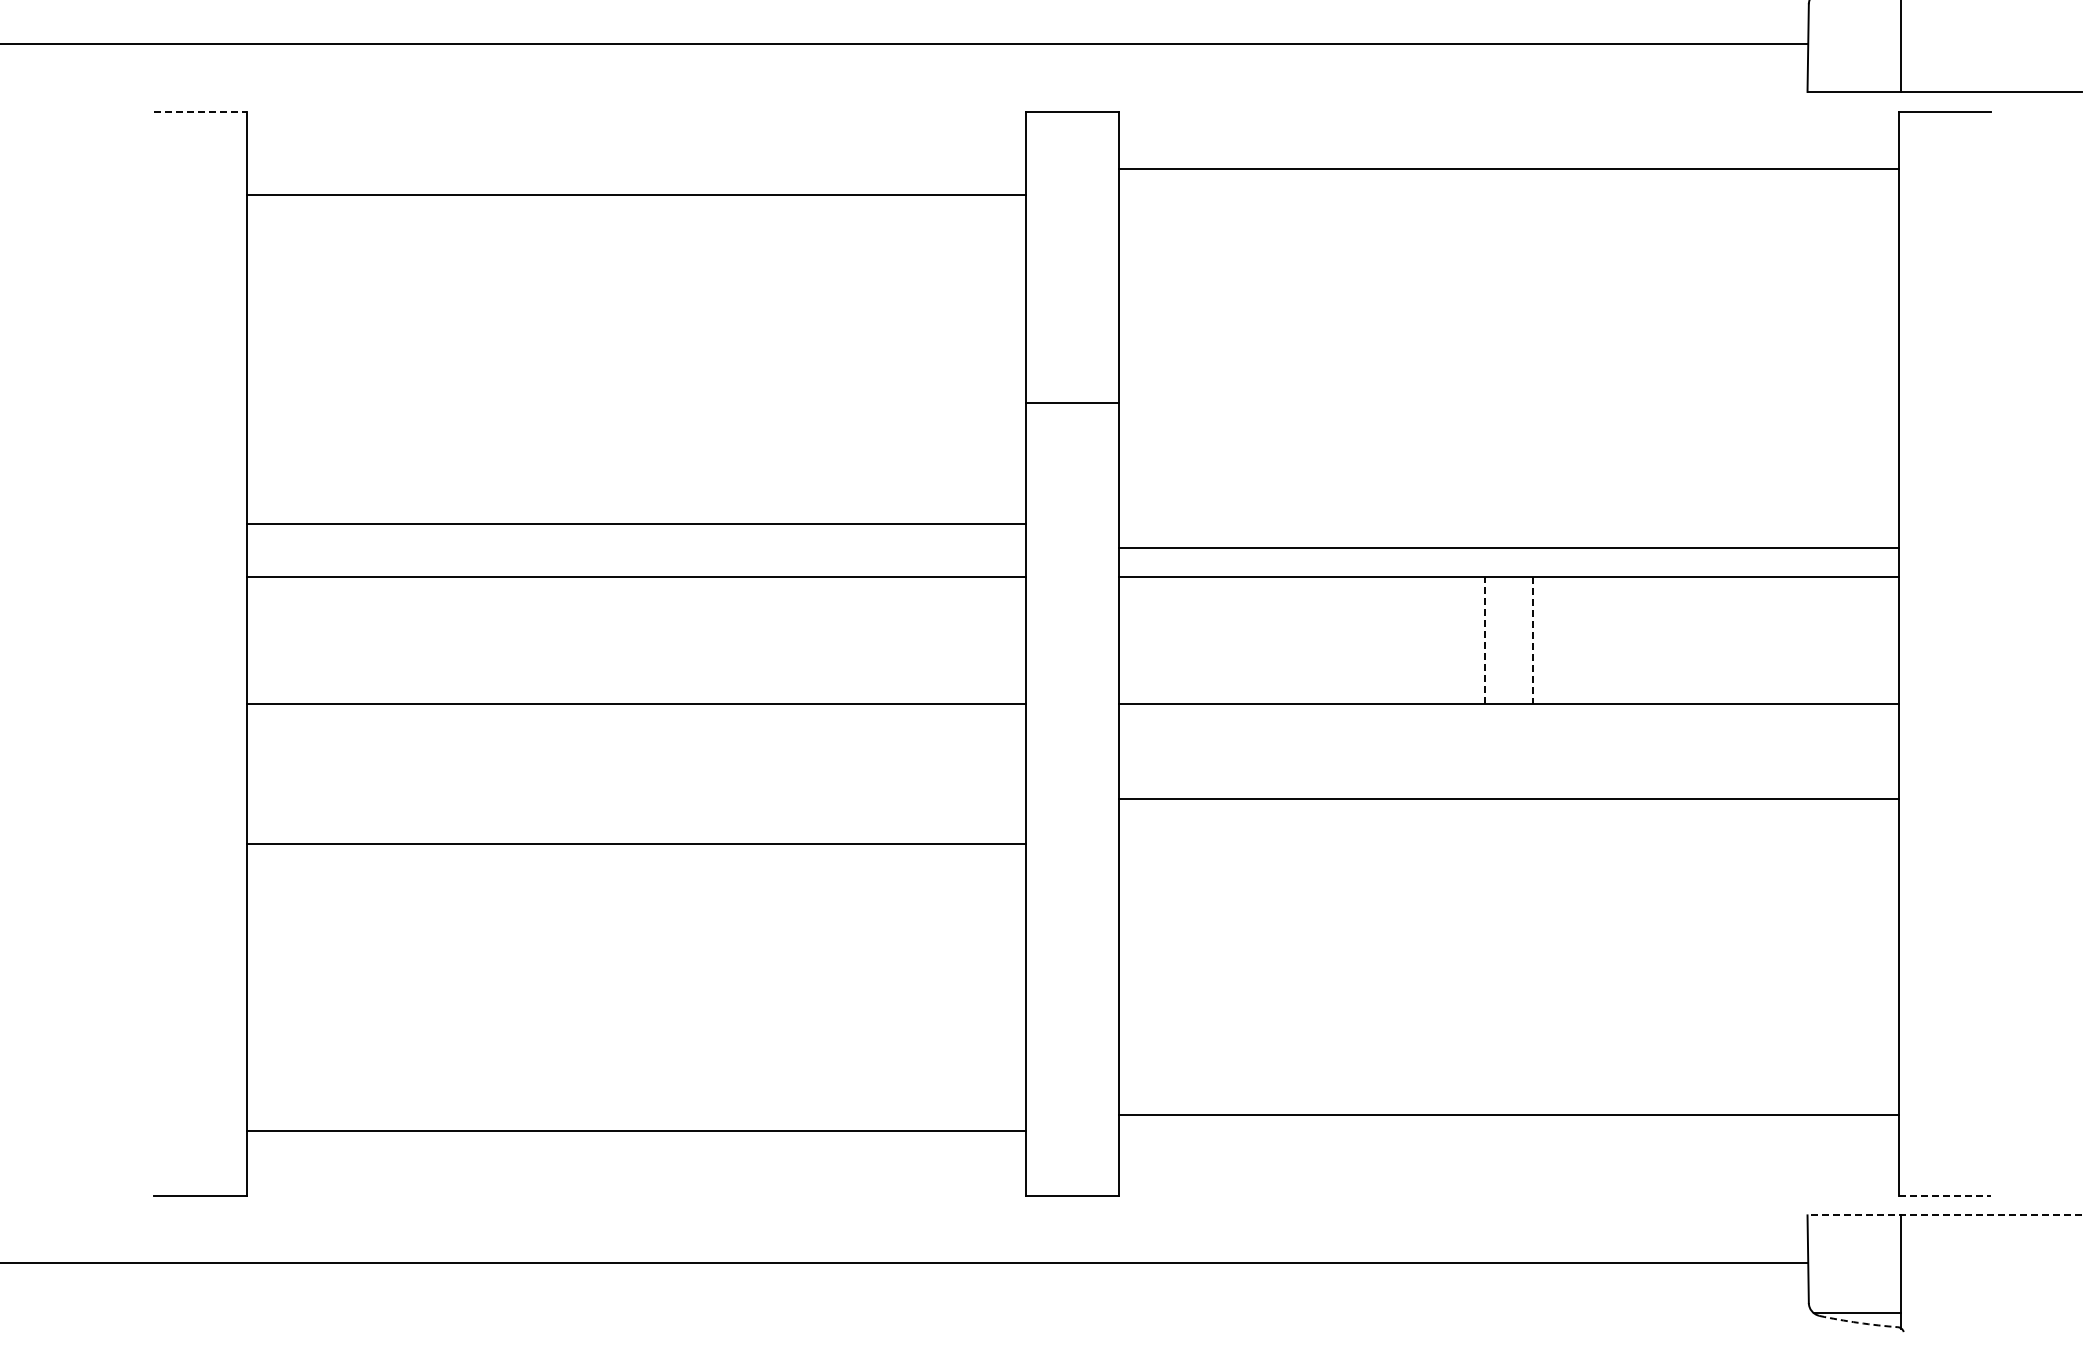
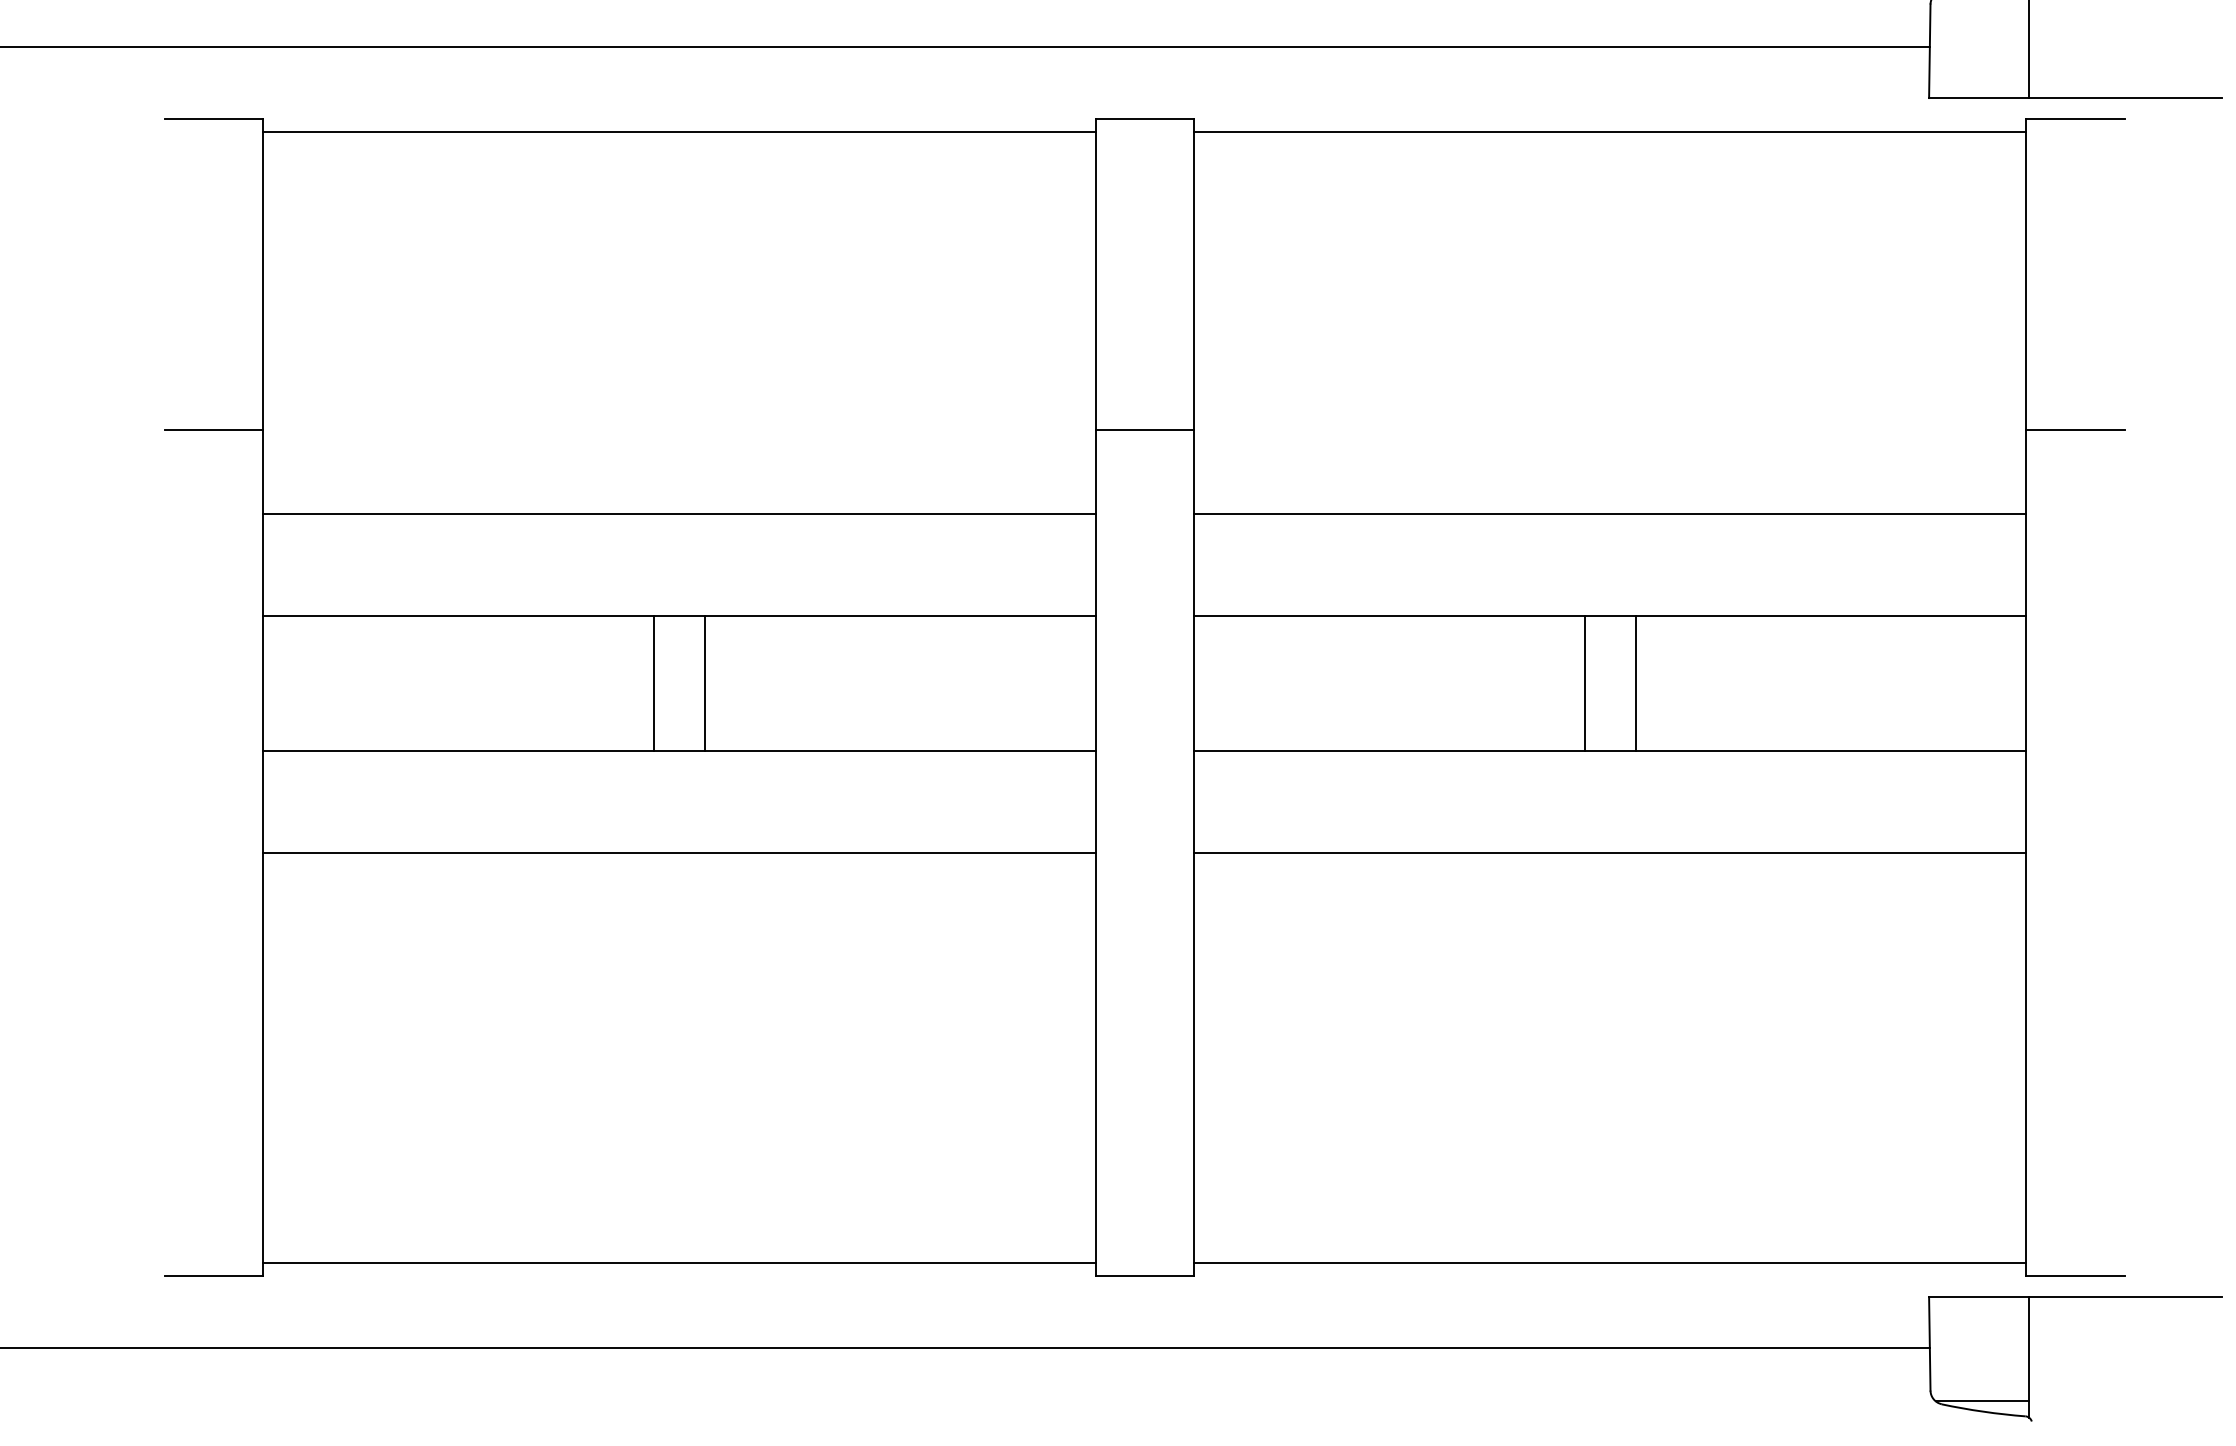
line: (200, 111) -> (214, 118), dashed -> solid
line: (1508, 168) -> (1609, 131), moved
line: (636, 194) -> (679, 131), moved
line: (200, 402) -> (214, 429), added
line: (1944, 402) -> (2075, 429), added
line: (636, 523) -> (679, 513), moved
line: (1508, 547) -> (1609, 513), moved
line: (1485, 639) -> (1585, 682), dashed -> solid
line: (612, 640) -> (653, 683), added
line: (660, 640) -> (704, 683), added
line: (1532, 640) -> (1635, 683), dashed -> solid
line: (636, 844) -> (679, 853), moved
line: (1508, 1114) -> (1609, 1263), moved
line: (636, 1130) -> (679, 1263), moved
line: (1945, 1195) -> (2076, 1275), dashed -> solid
line: (1944, 1215) -> (2075, 1297), dashed -> solid
arc: (1858, 1322) -> (1983, 1411), dashed -> solid

